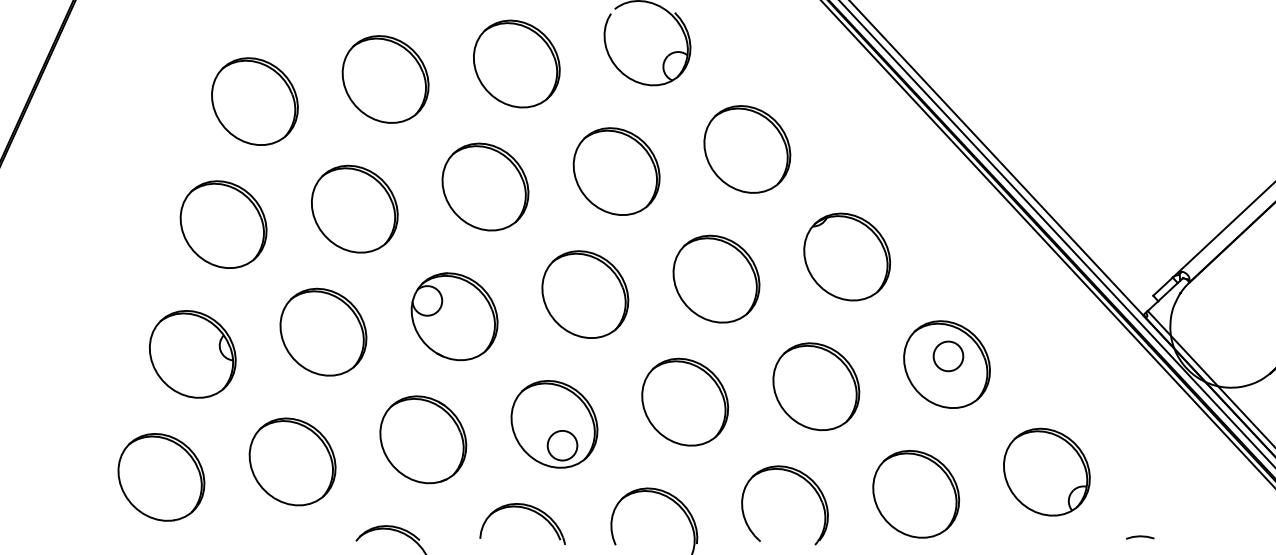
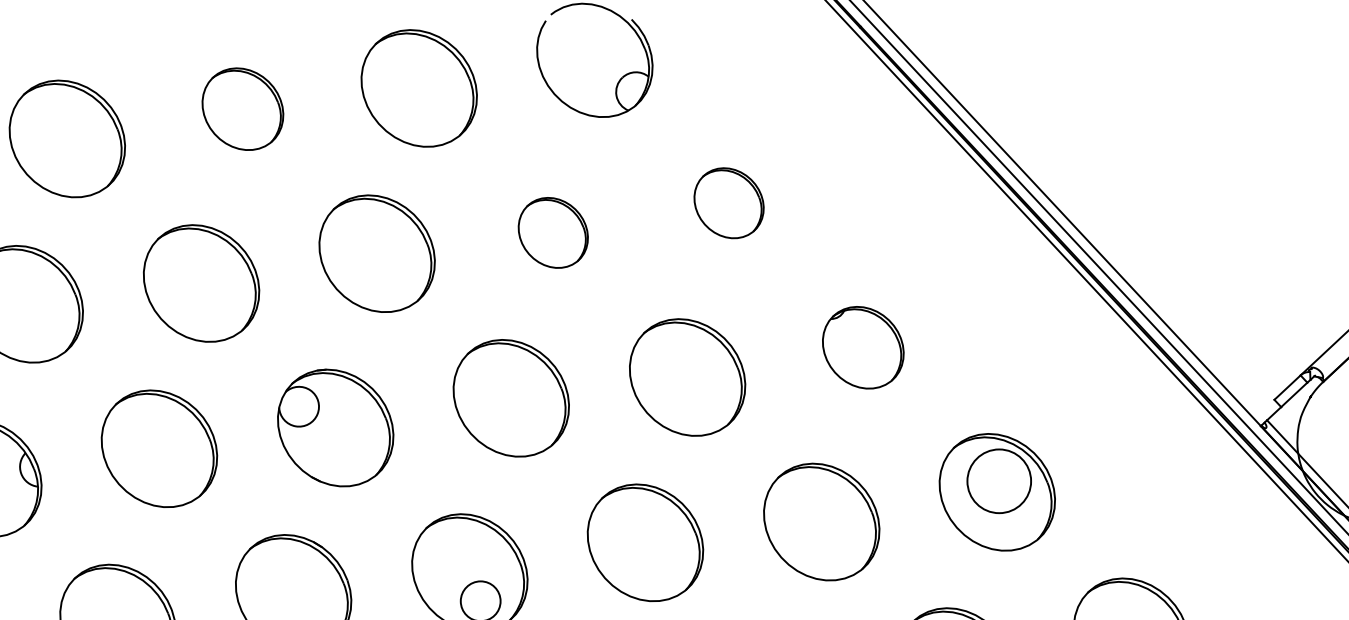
part: (385, 79) -> (242, 109), size x0.7
part: (747, 149) -> (729, 203), size x0.6
part: (616, 171) -> (553, 232), size x0.6
part: (847, 256) -> (863, 347), size x0.7
circle: (948, 356) -> (999, 481), size x1.6

